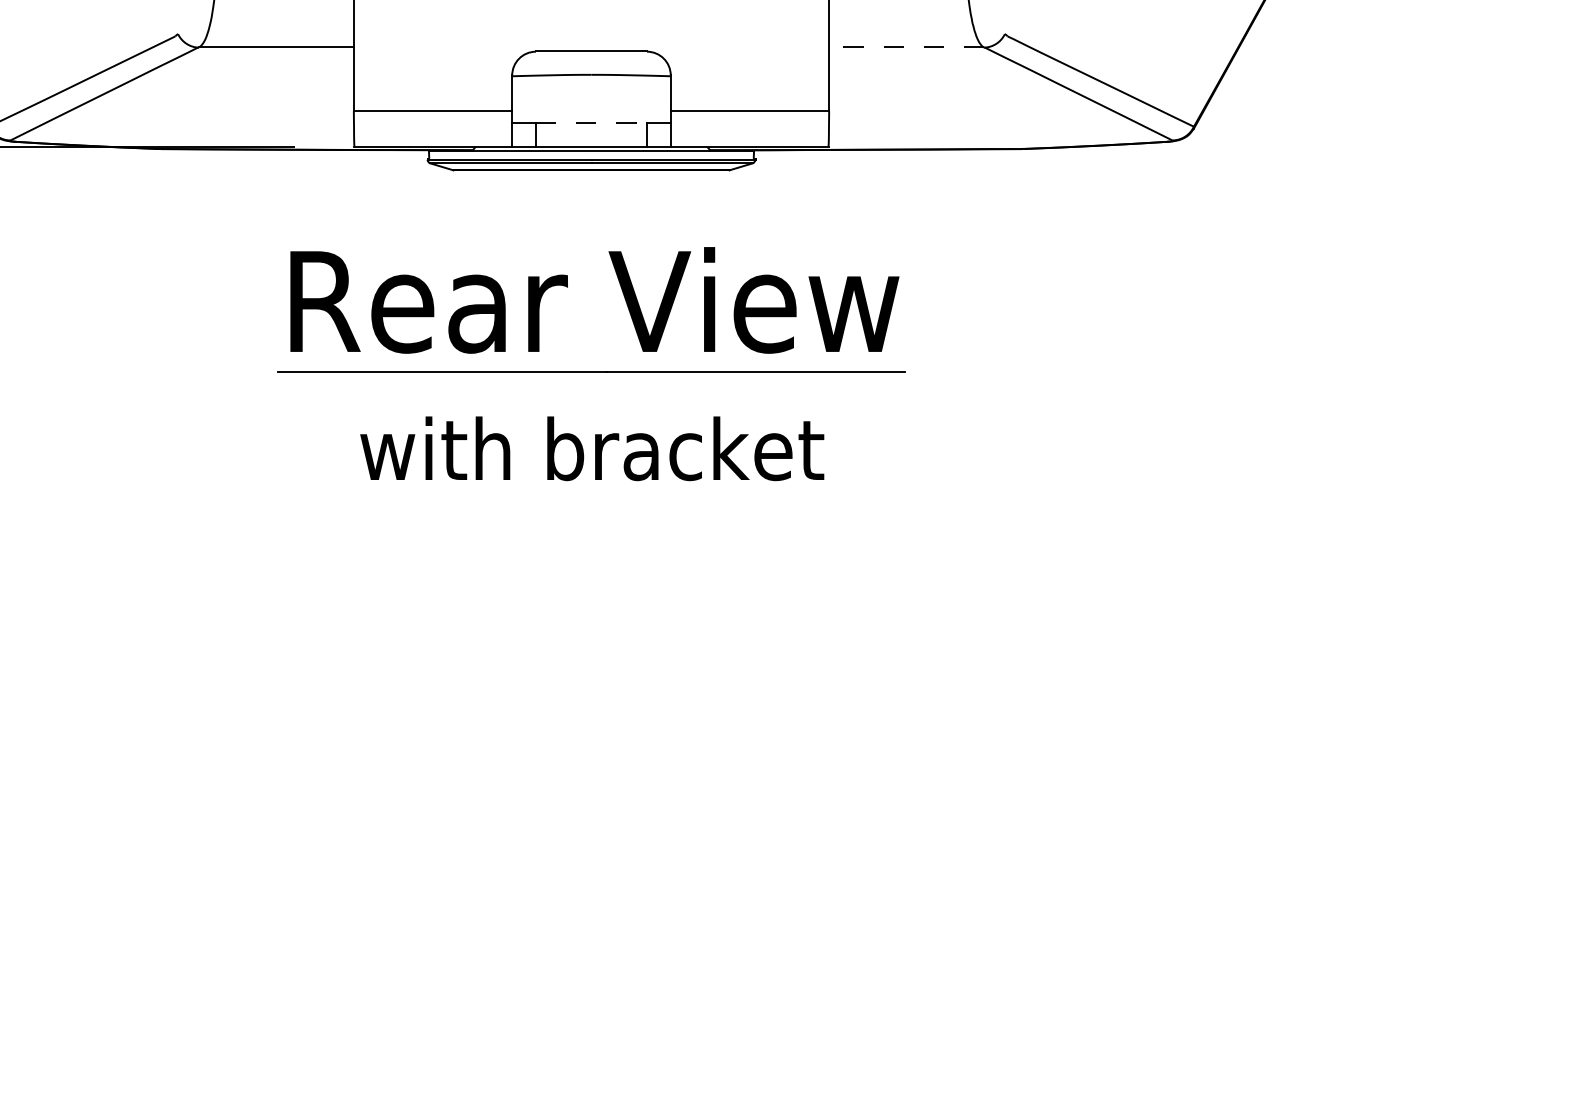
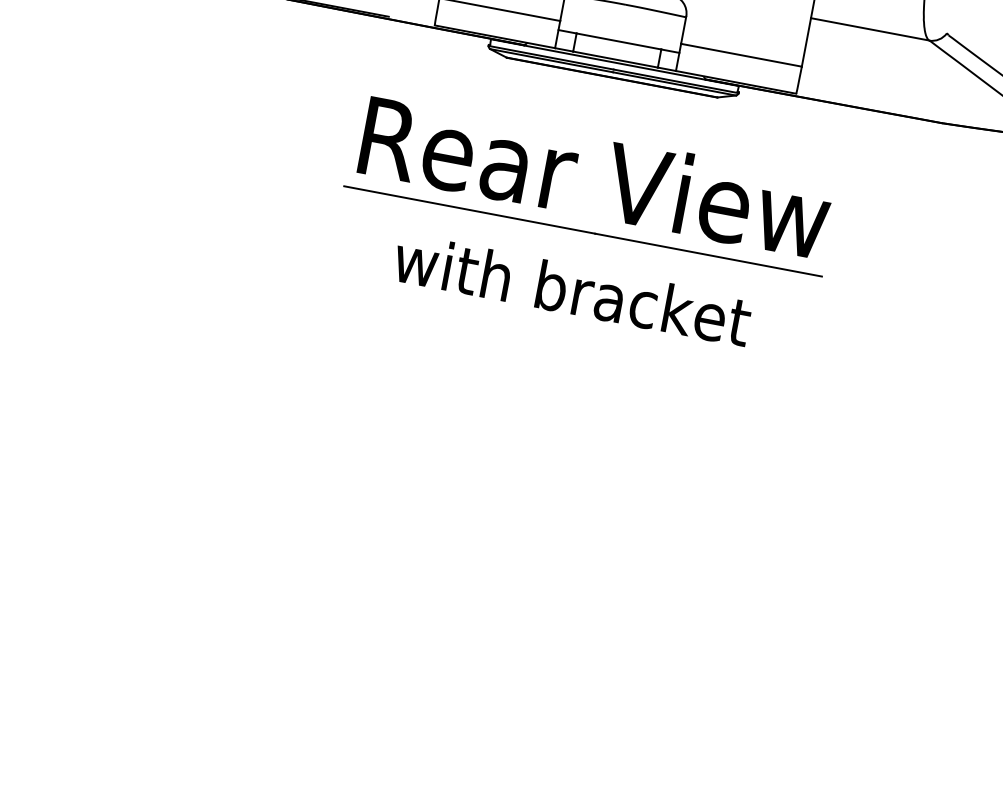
line: (906, 47) -> (869, 29), dashed -> solid
line: (591, 122) -> (619, 41), dashed -> solid

